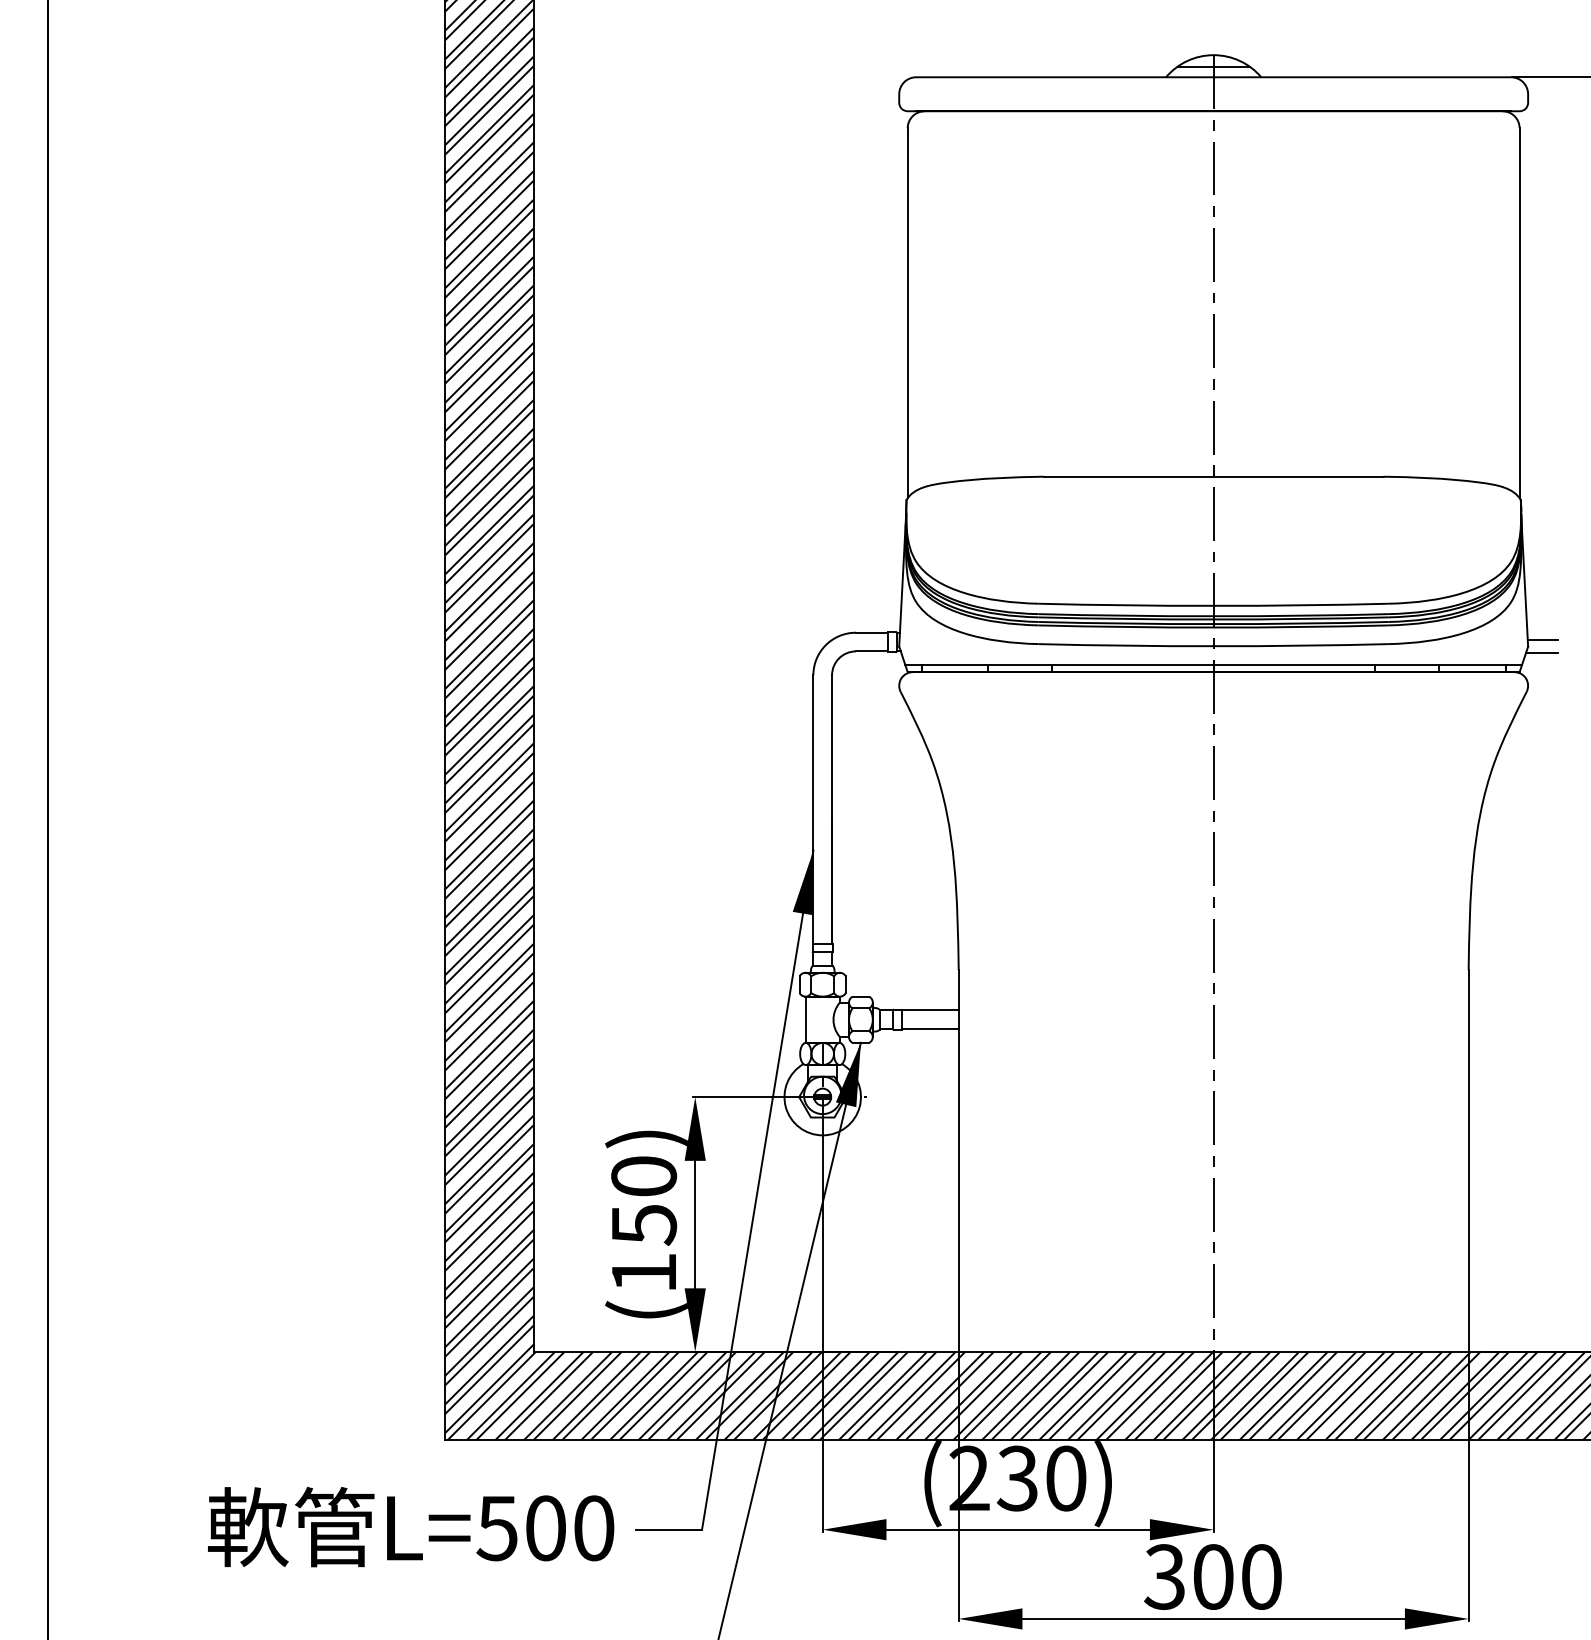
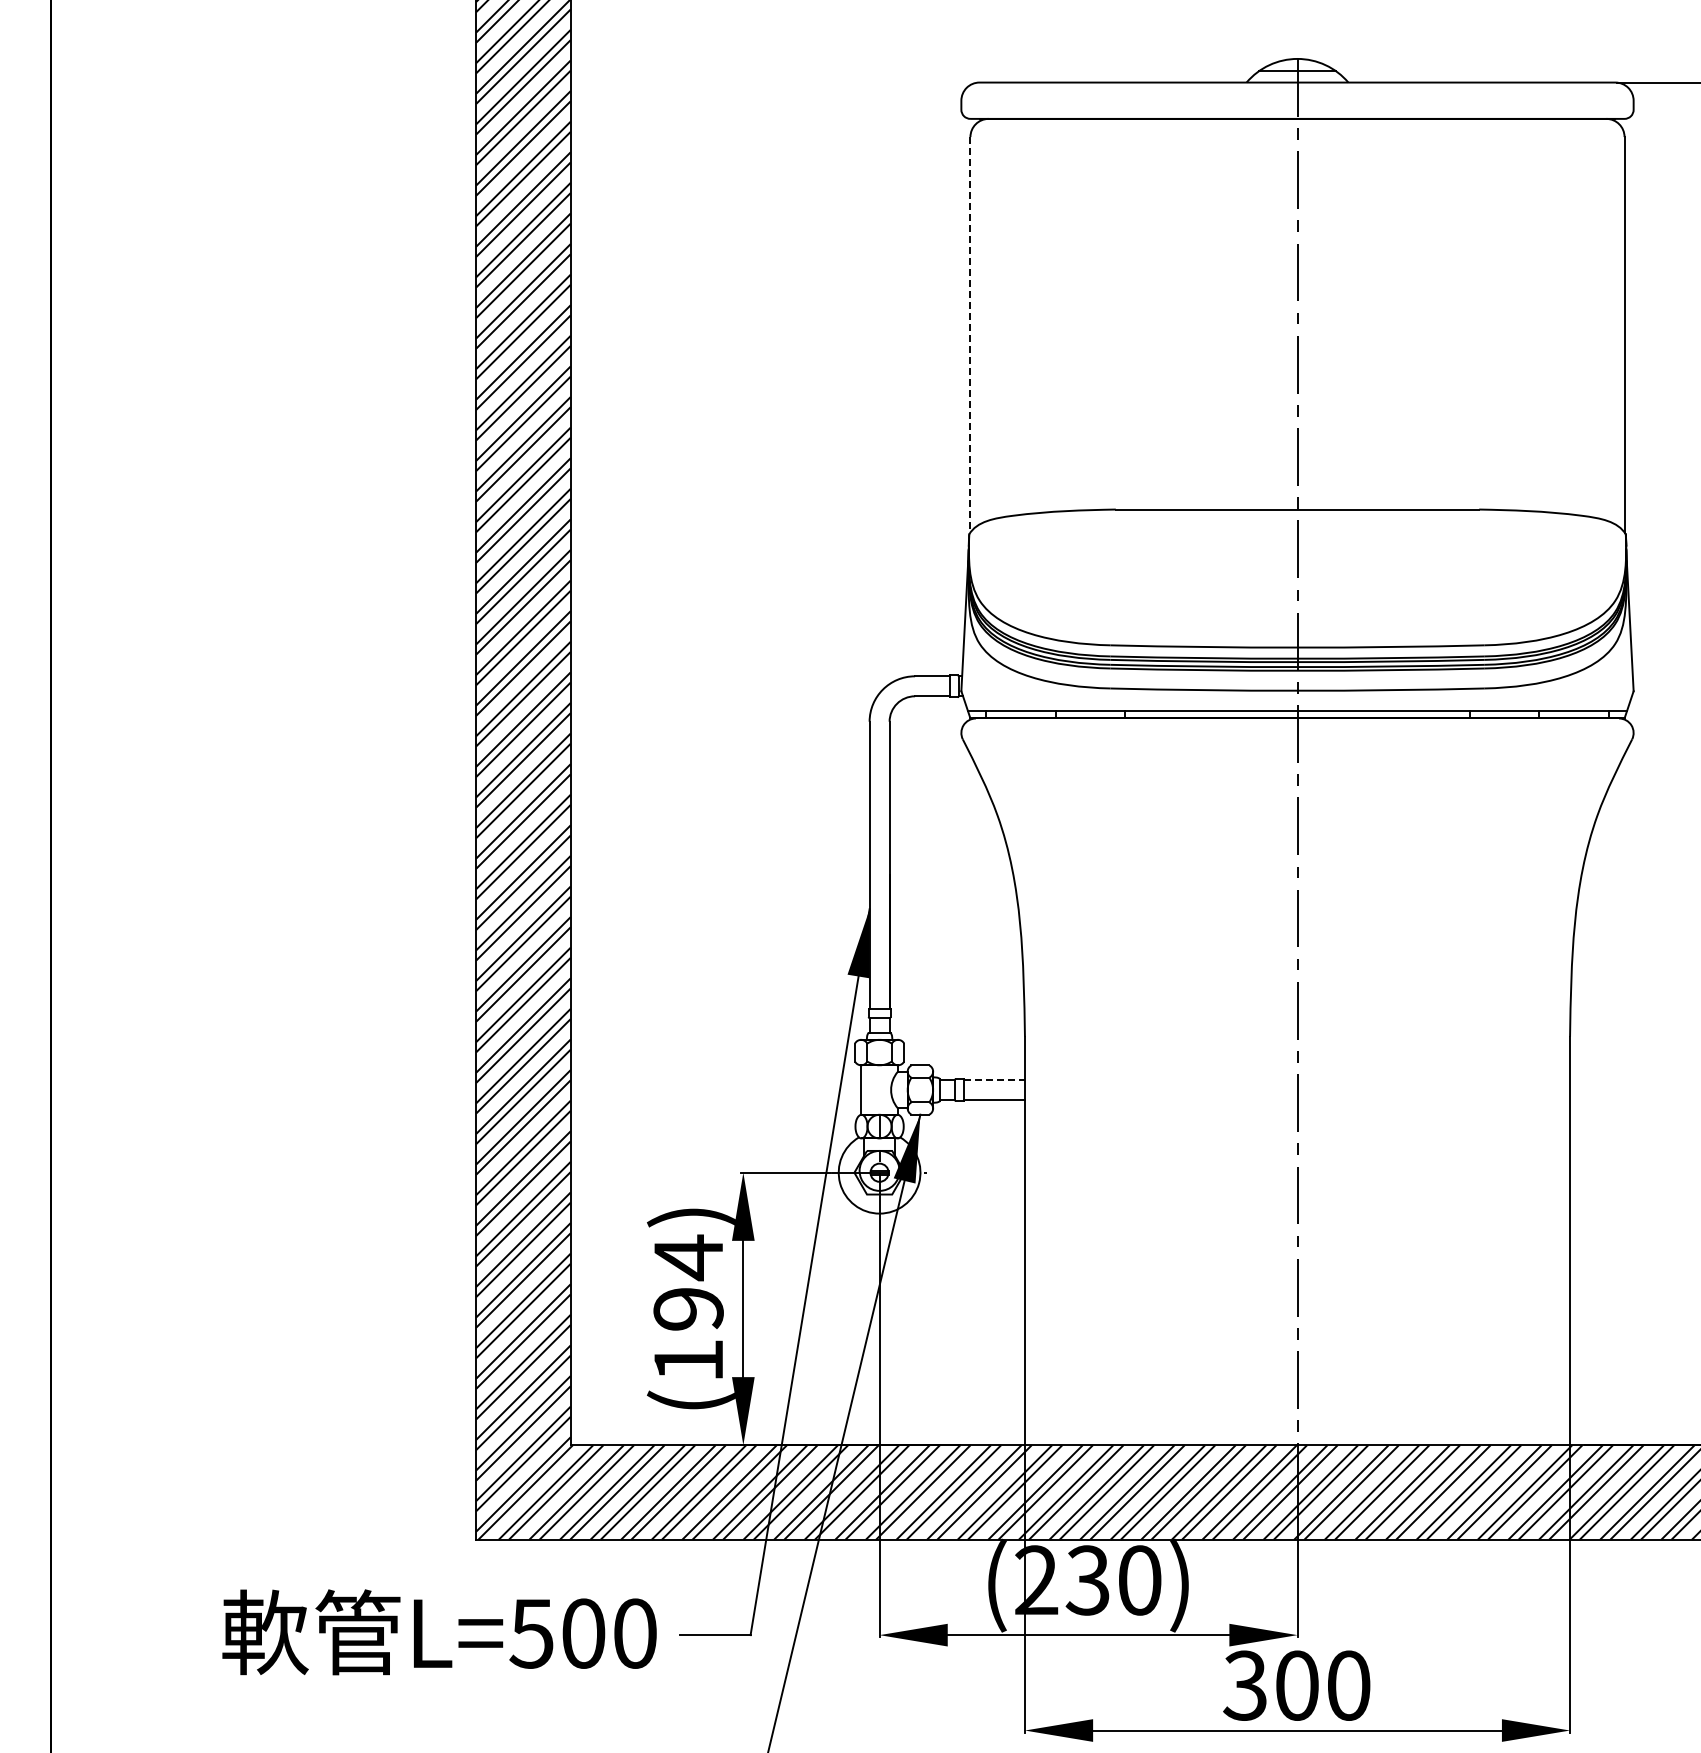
line: (907, 312) -> (970, 334), solid -> dashed
line: (1542, 639) -> (1649, 683), removed
line: (1542, 653) -> (1648, 698), removed
line: (930, 1010) -> (994, 1080), solid -> dashed
text: (643, 1199) -> (688, 1282), (150) -> (194)

